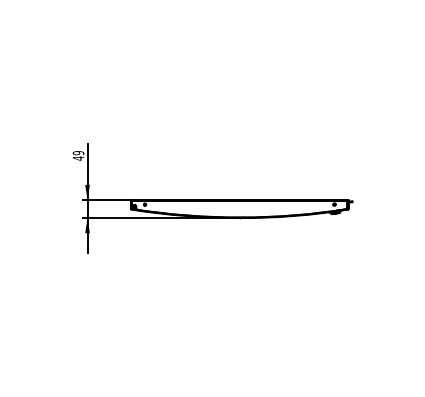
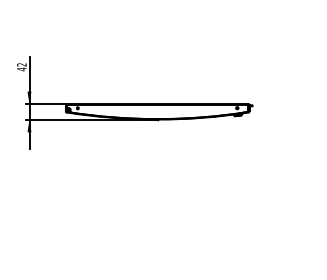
text: (78, 153) -> (21, 65), 49 -> 42

